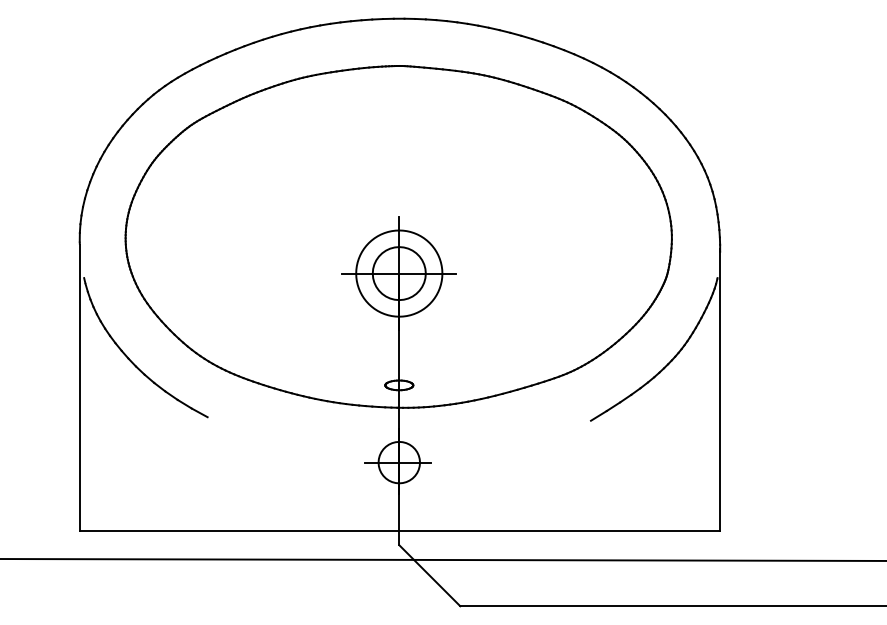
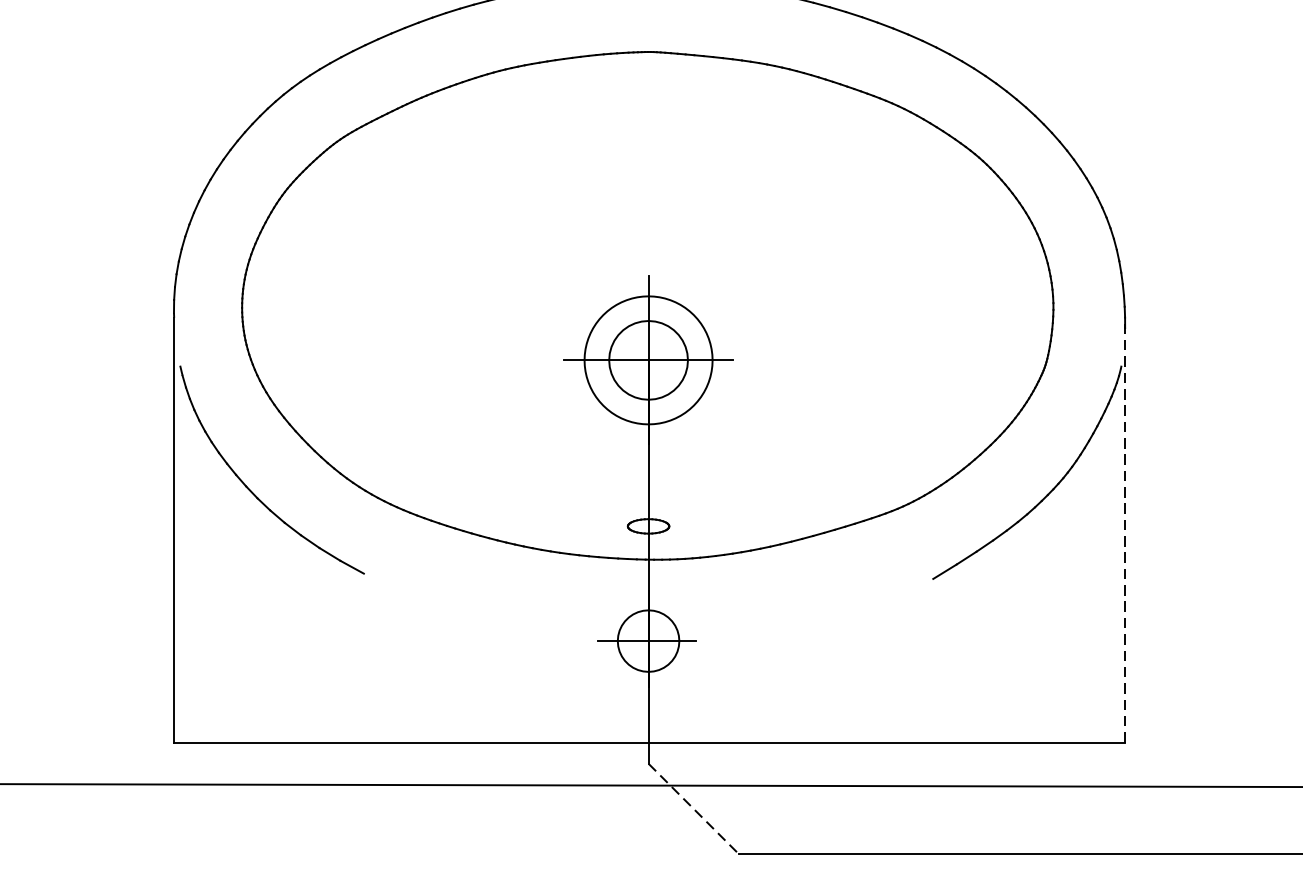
line: (720, 389) -> (1125, 532), solid -> dashed
line: (430, 576) -> (694, 810), solid -> dashed

